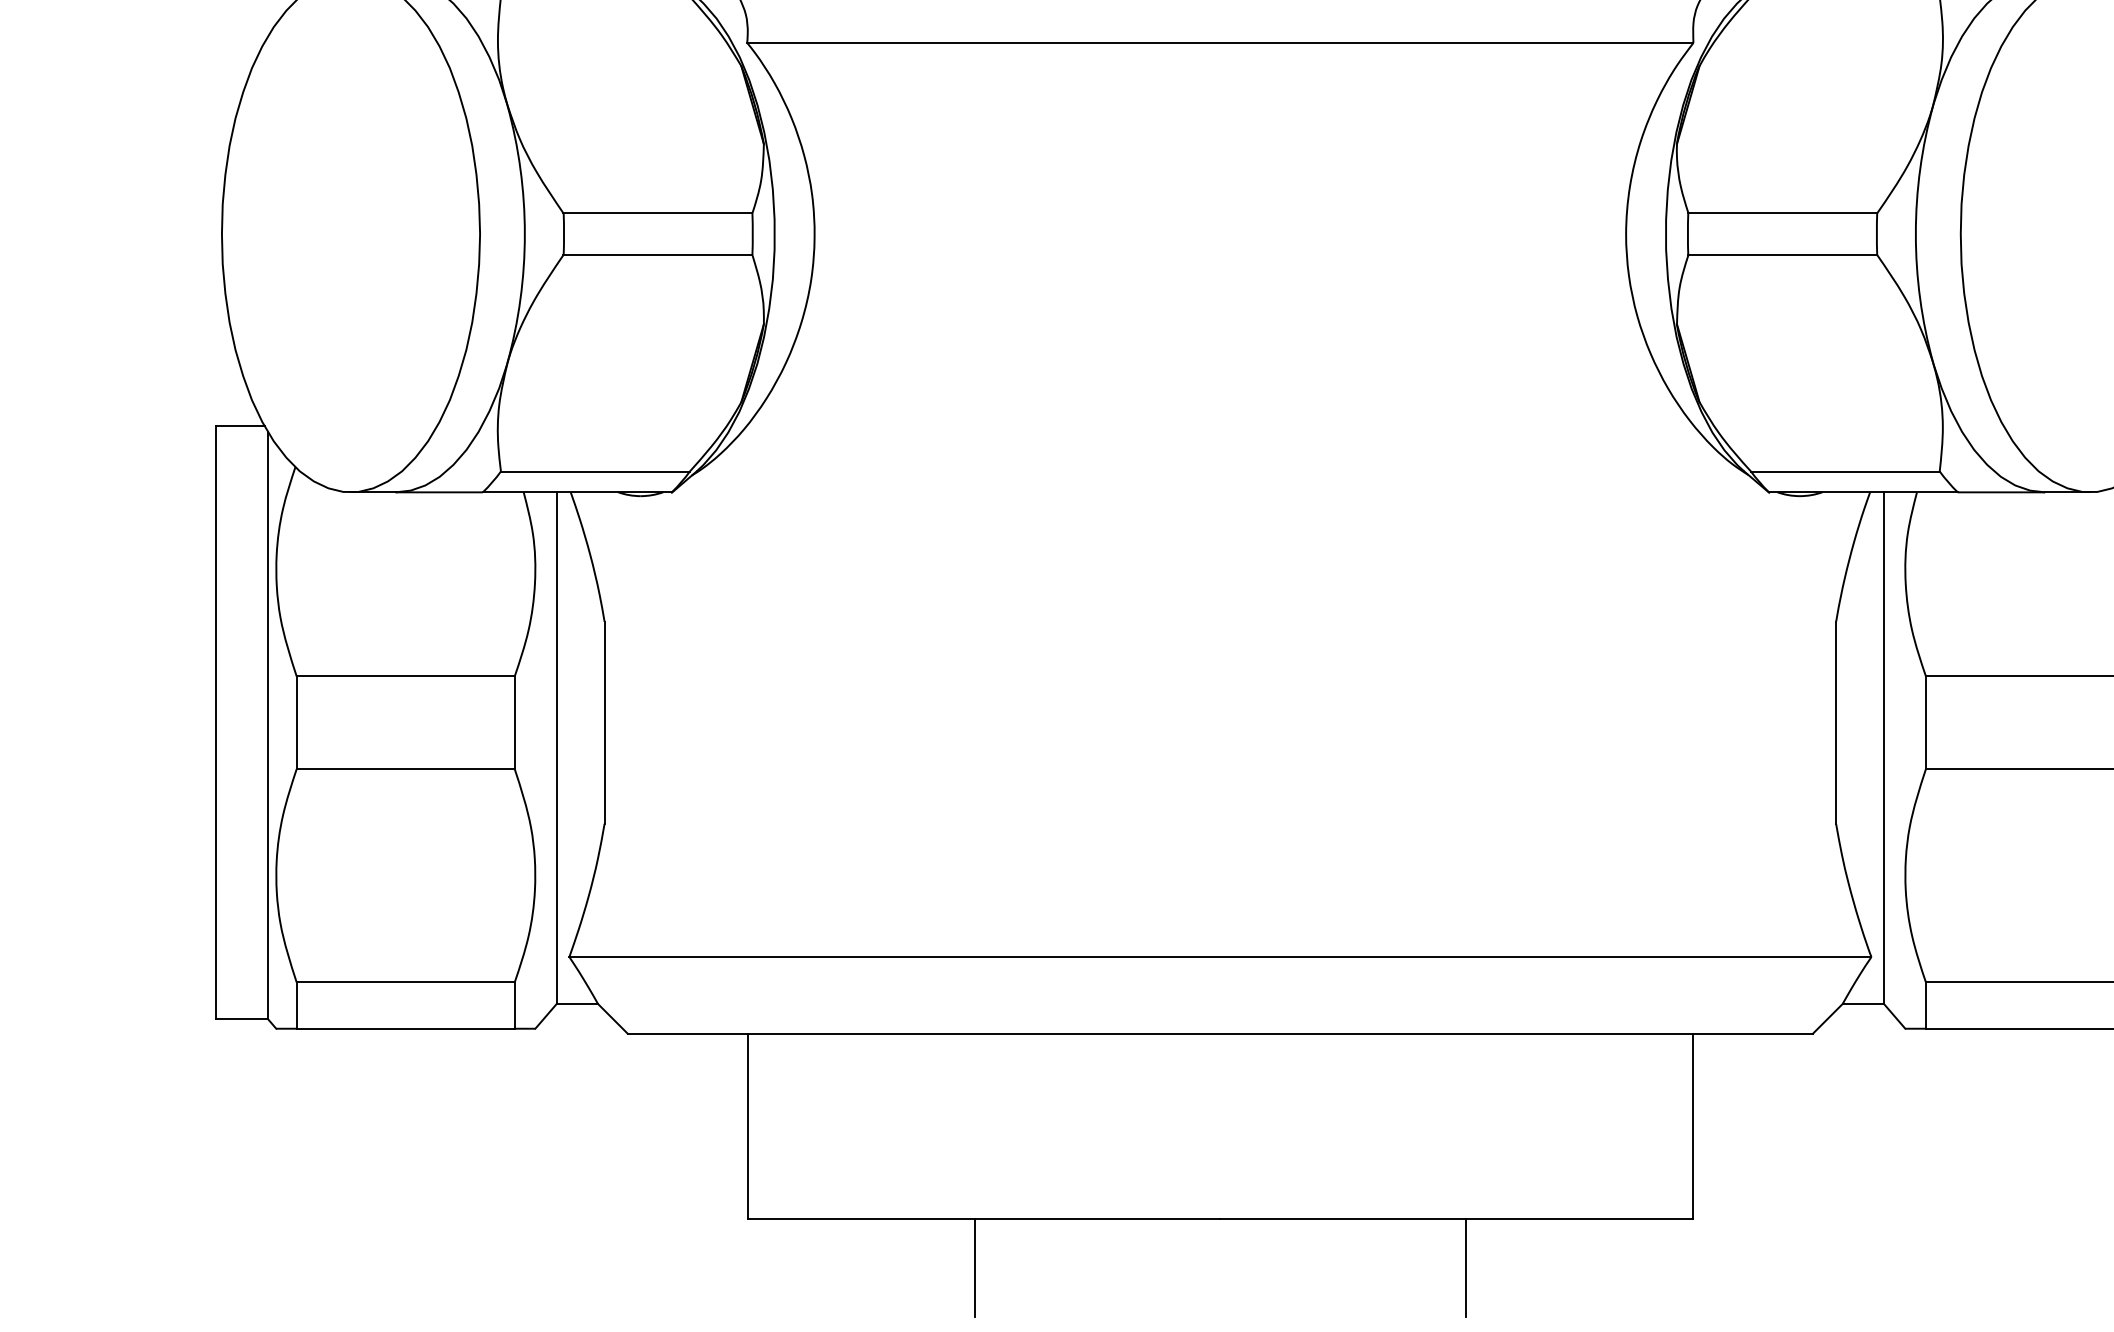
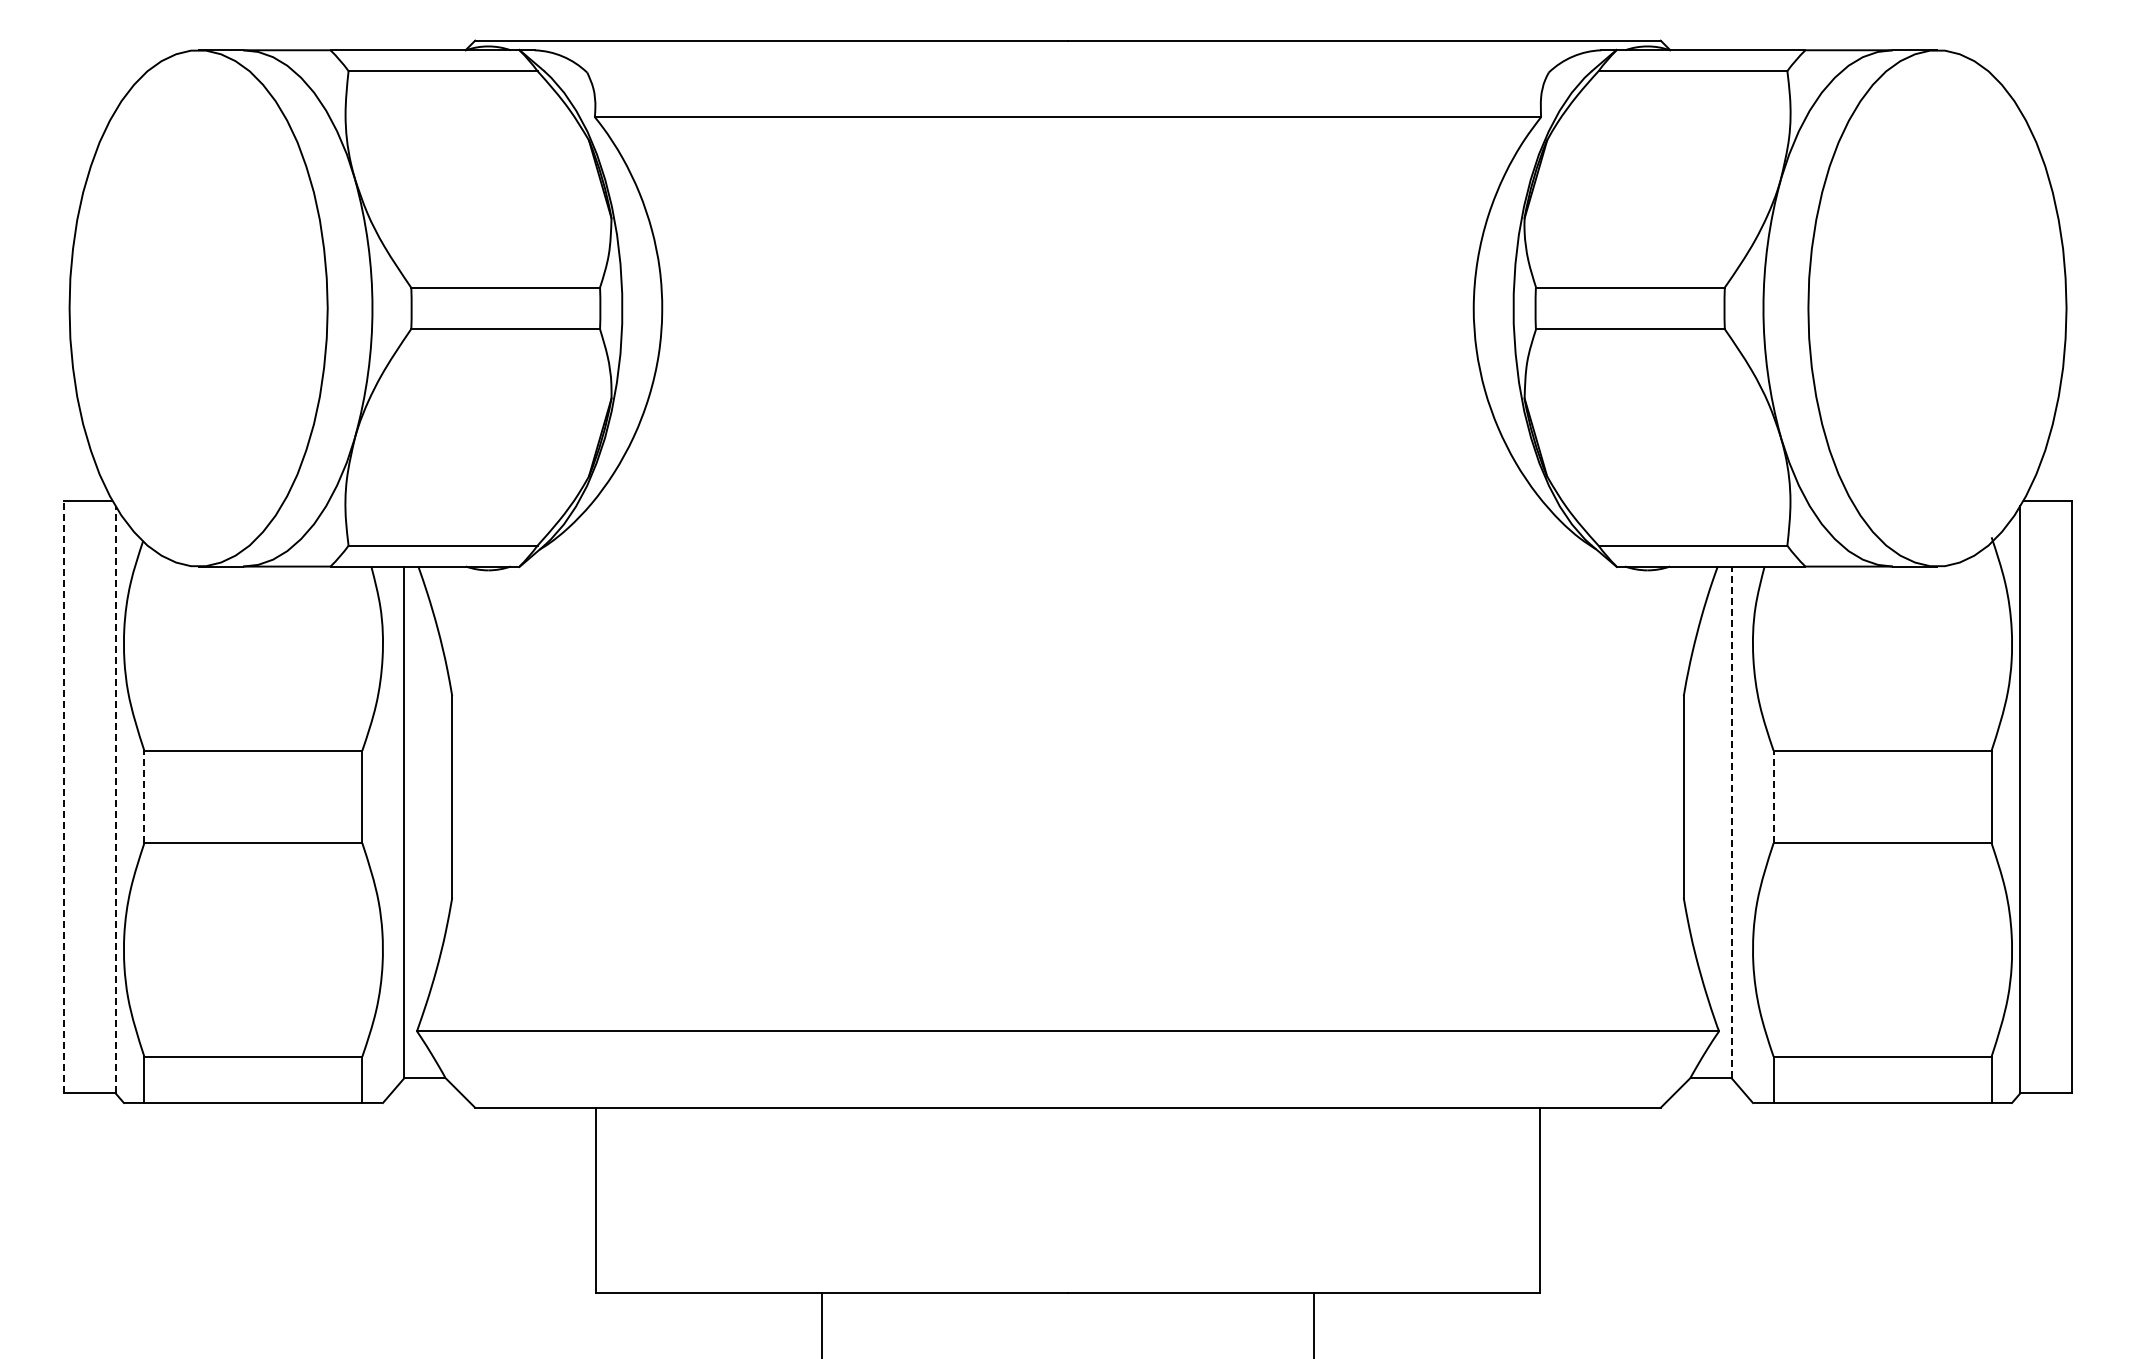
line: (216, 722) -> (64, 796), solid -> dashed
line: (296, 722) -> (144, 796), solid -> dashed
line: (1925, 722) -> (1773, 796), solid -> dashed
line: (267, 725) -> (115, 799), solid -> dashed
line: (1883, 748) -> (1731, 822), solid -> dashed

